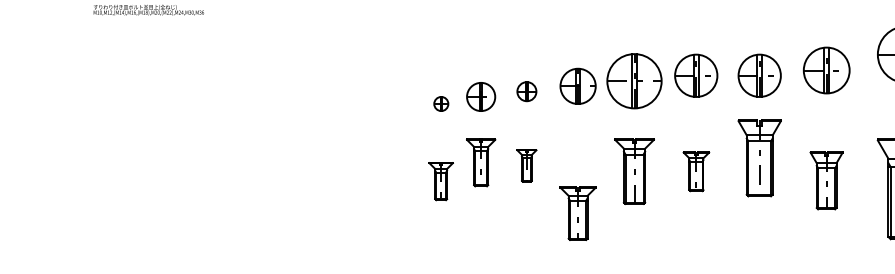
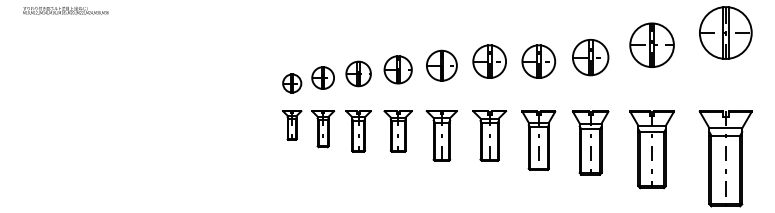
part: (634, 80) -> (441, 65), size x0.71
part: (526, 91) -> (358, 73), size x1.67
part: (441, 103) -> (292, 83), size x1.67
part: (759, 158) -> (538, 140), moved
part: (526, 166) -> (358, 131), size x1.67
part: (696, 171) -> (489, 135), size x1.67
part: (826, 180) -> (590, 142), size x1.43
part: (441, 181) -> (292, 125), moved
part: (577, 213) -> (397, 131), moved

